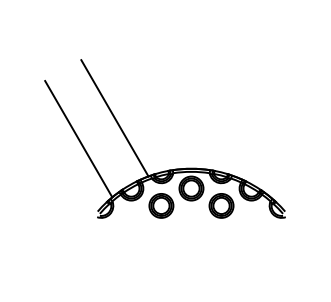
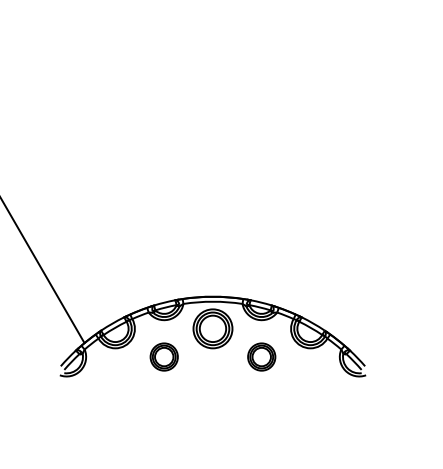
line: (114, 118) -> (88, 215), removed
part: (161, 205) -> (164, 356), size x0.7
part: (221, 205) -> (261, 356), size x0.7

